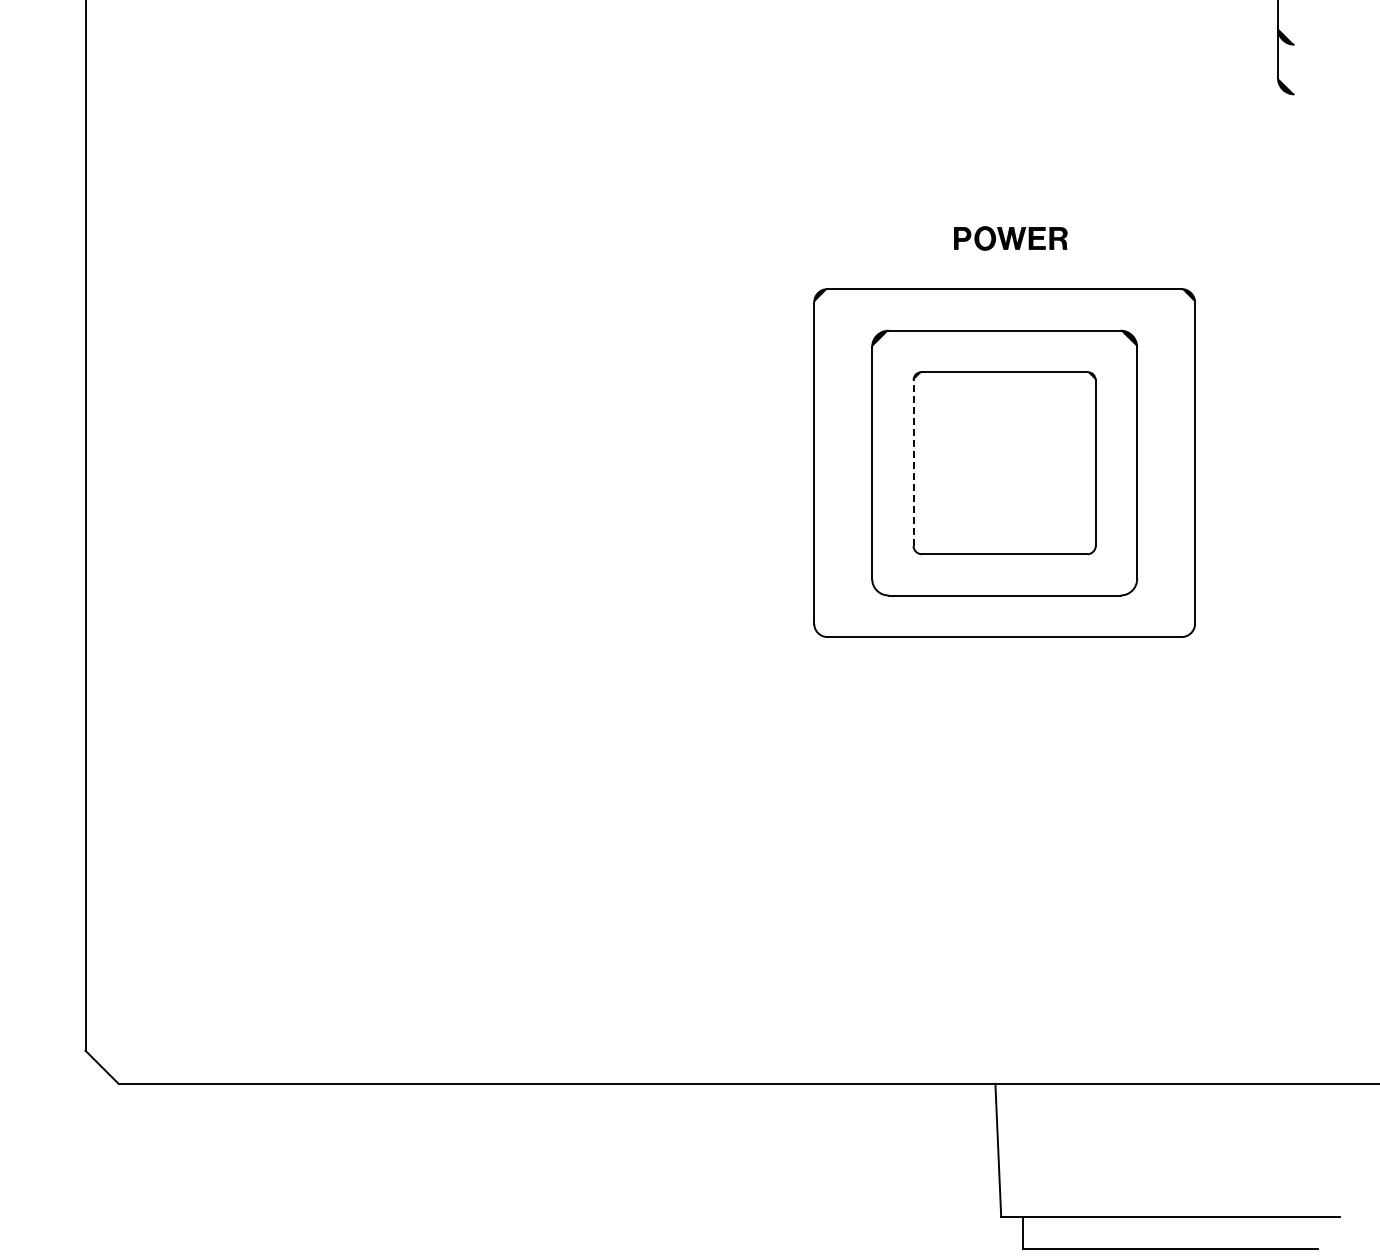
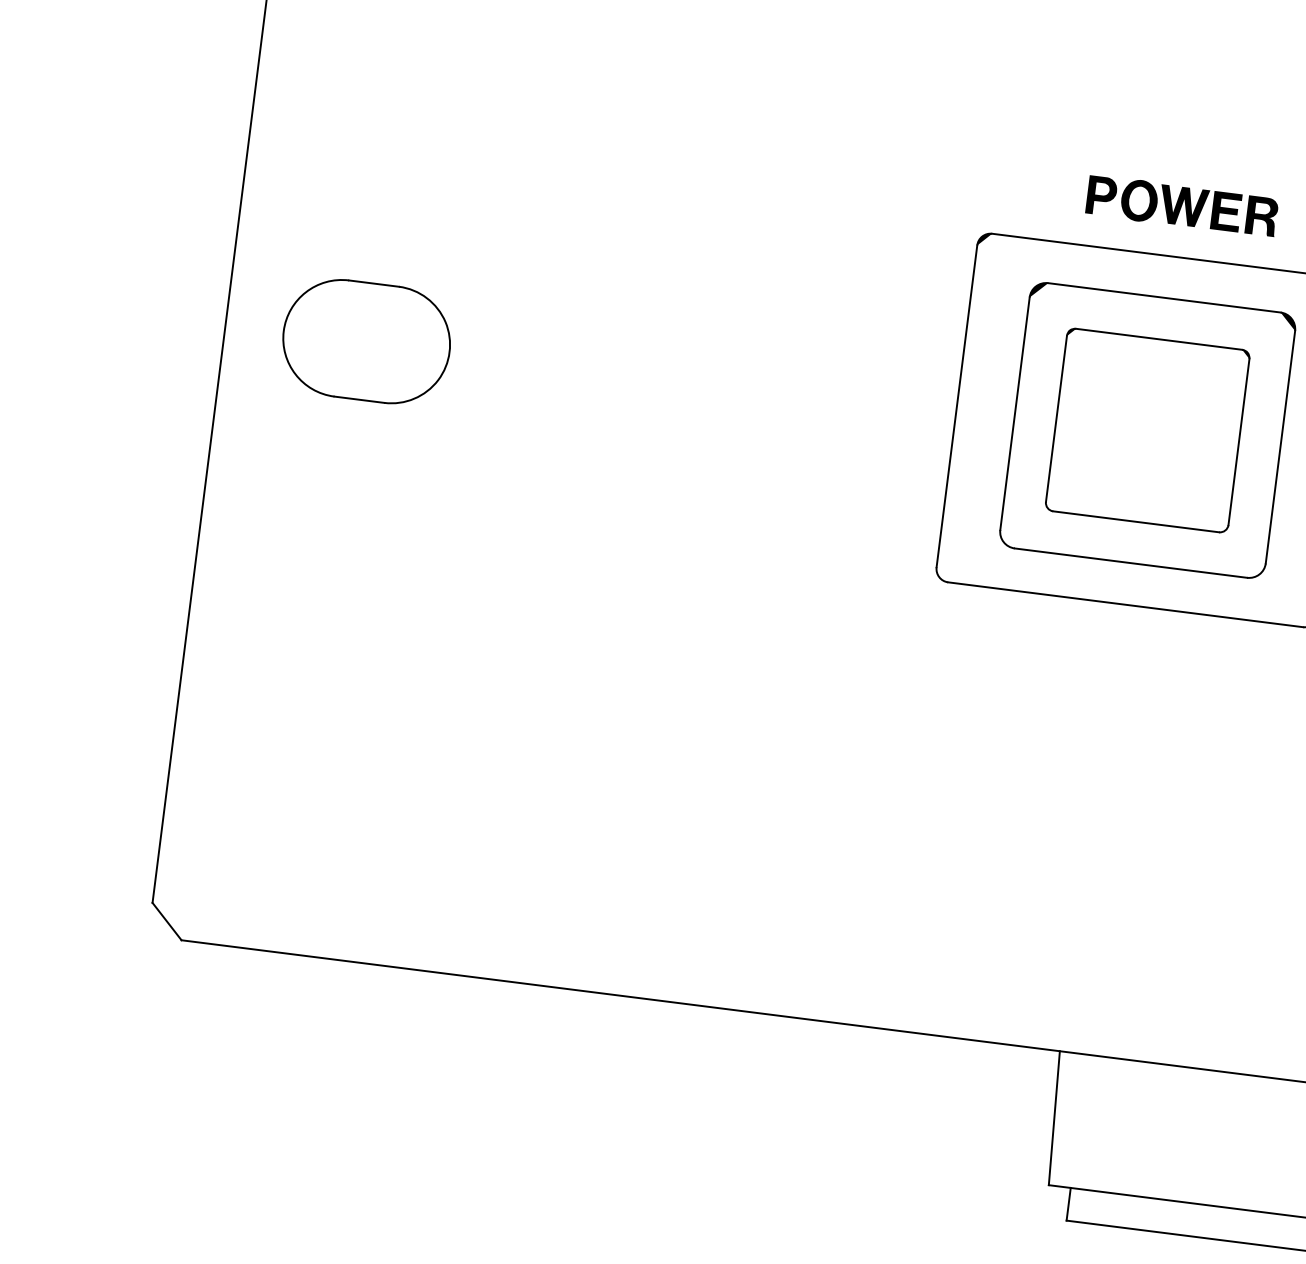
part: (1010, 238) -> (1181, 206), size x1.67
line: (913, 463) -> (1056, 419), dashed -> solid
part: (225, 472) -> (365, 341), added

